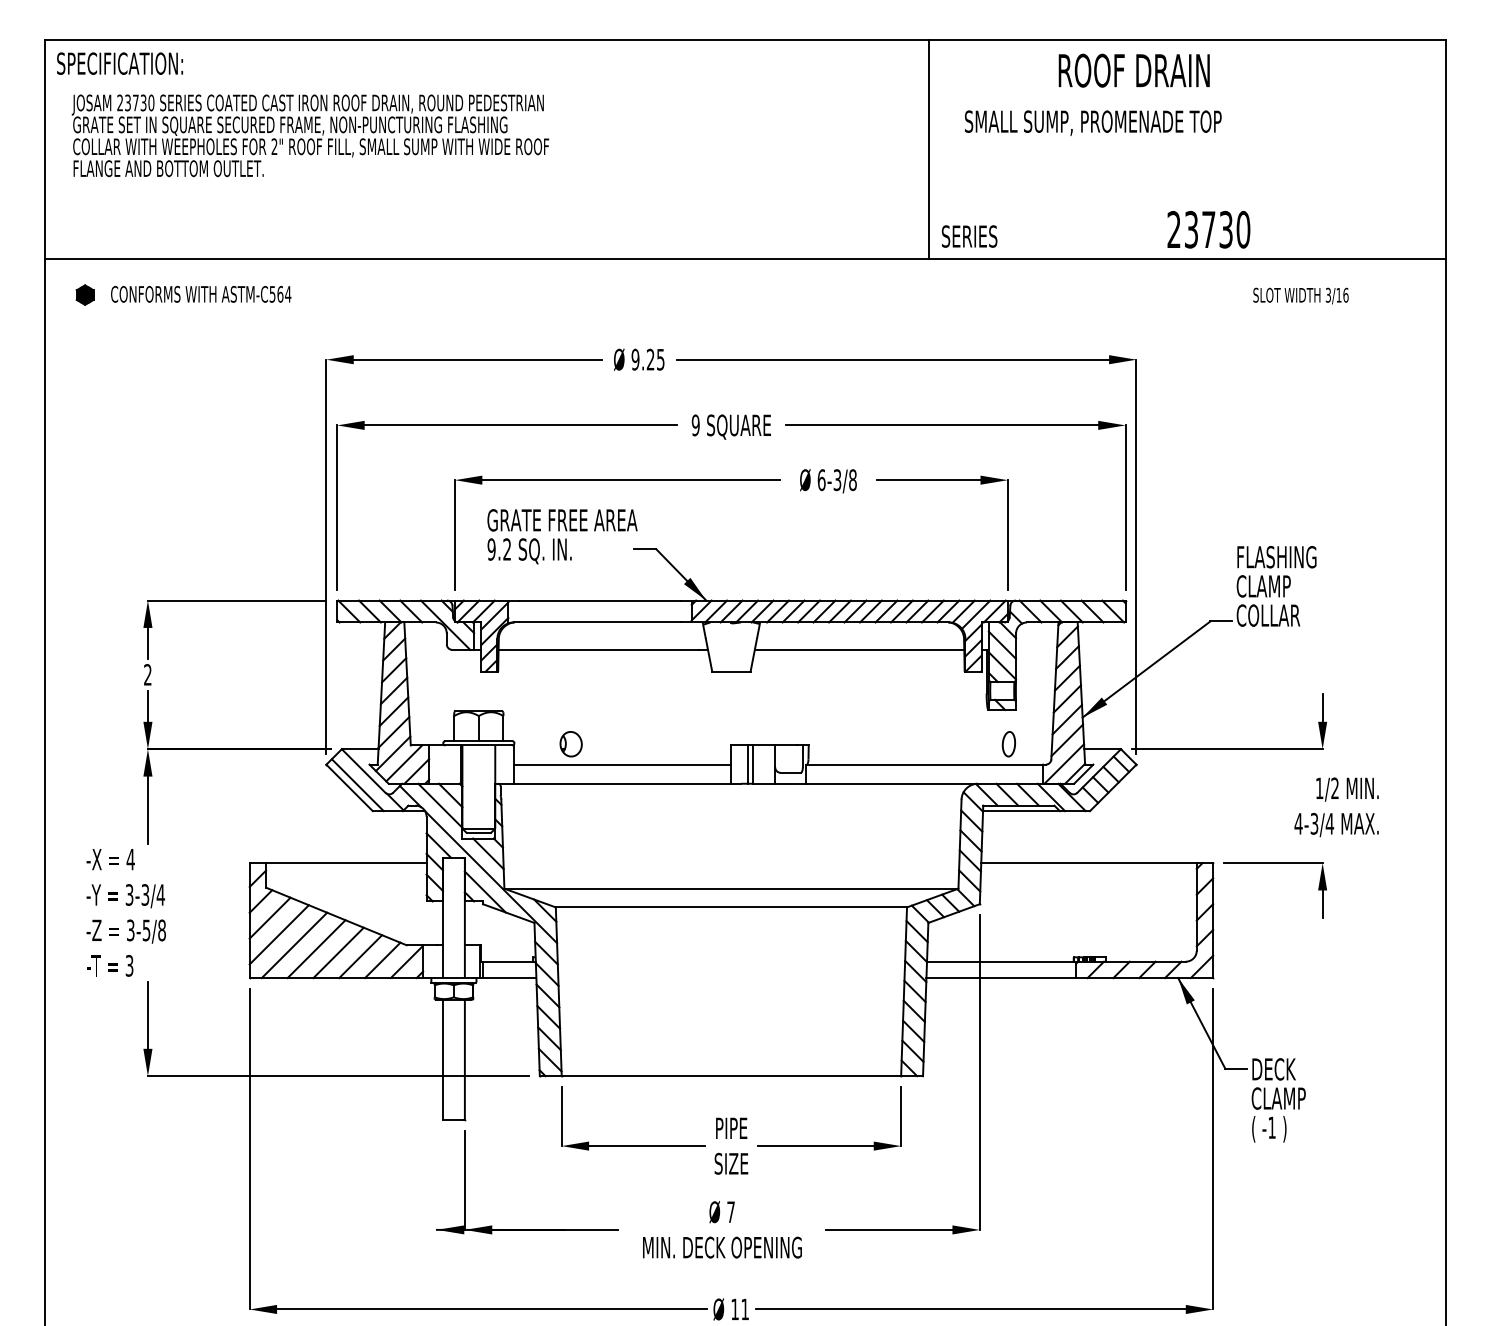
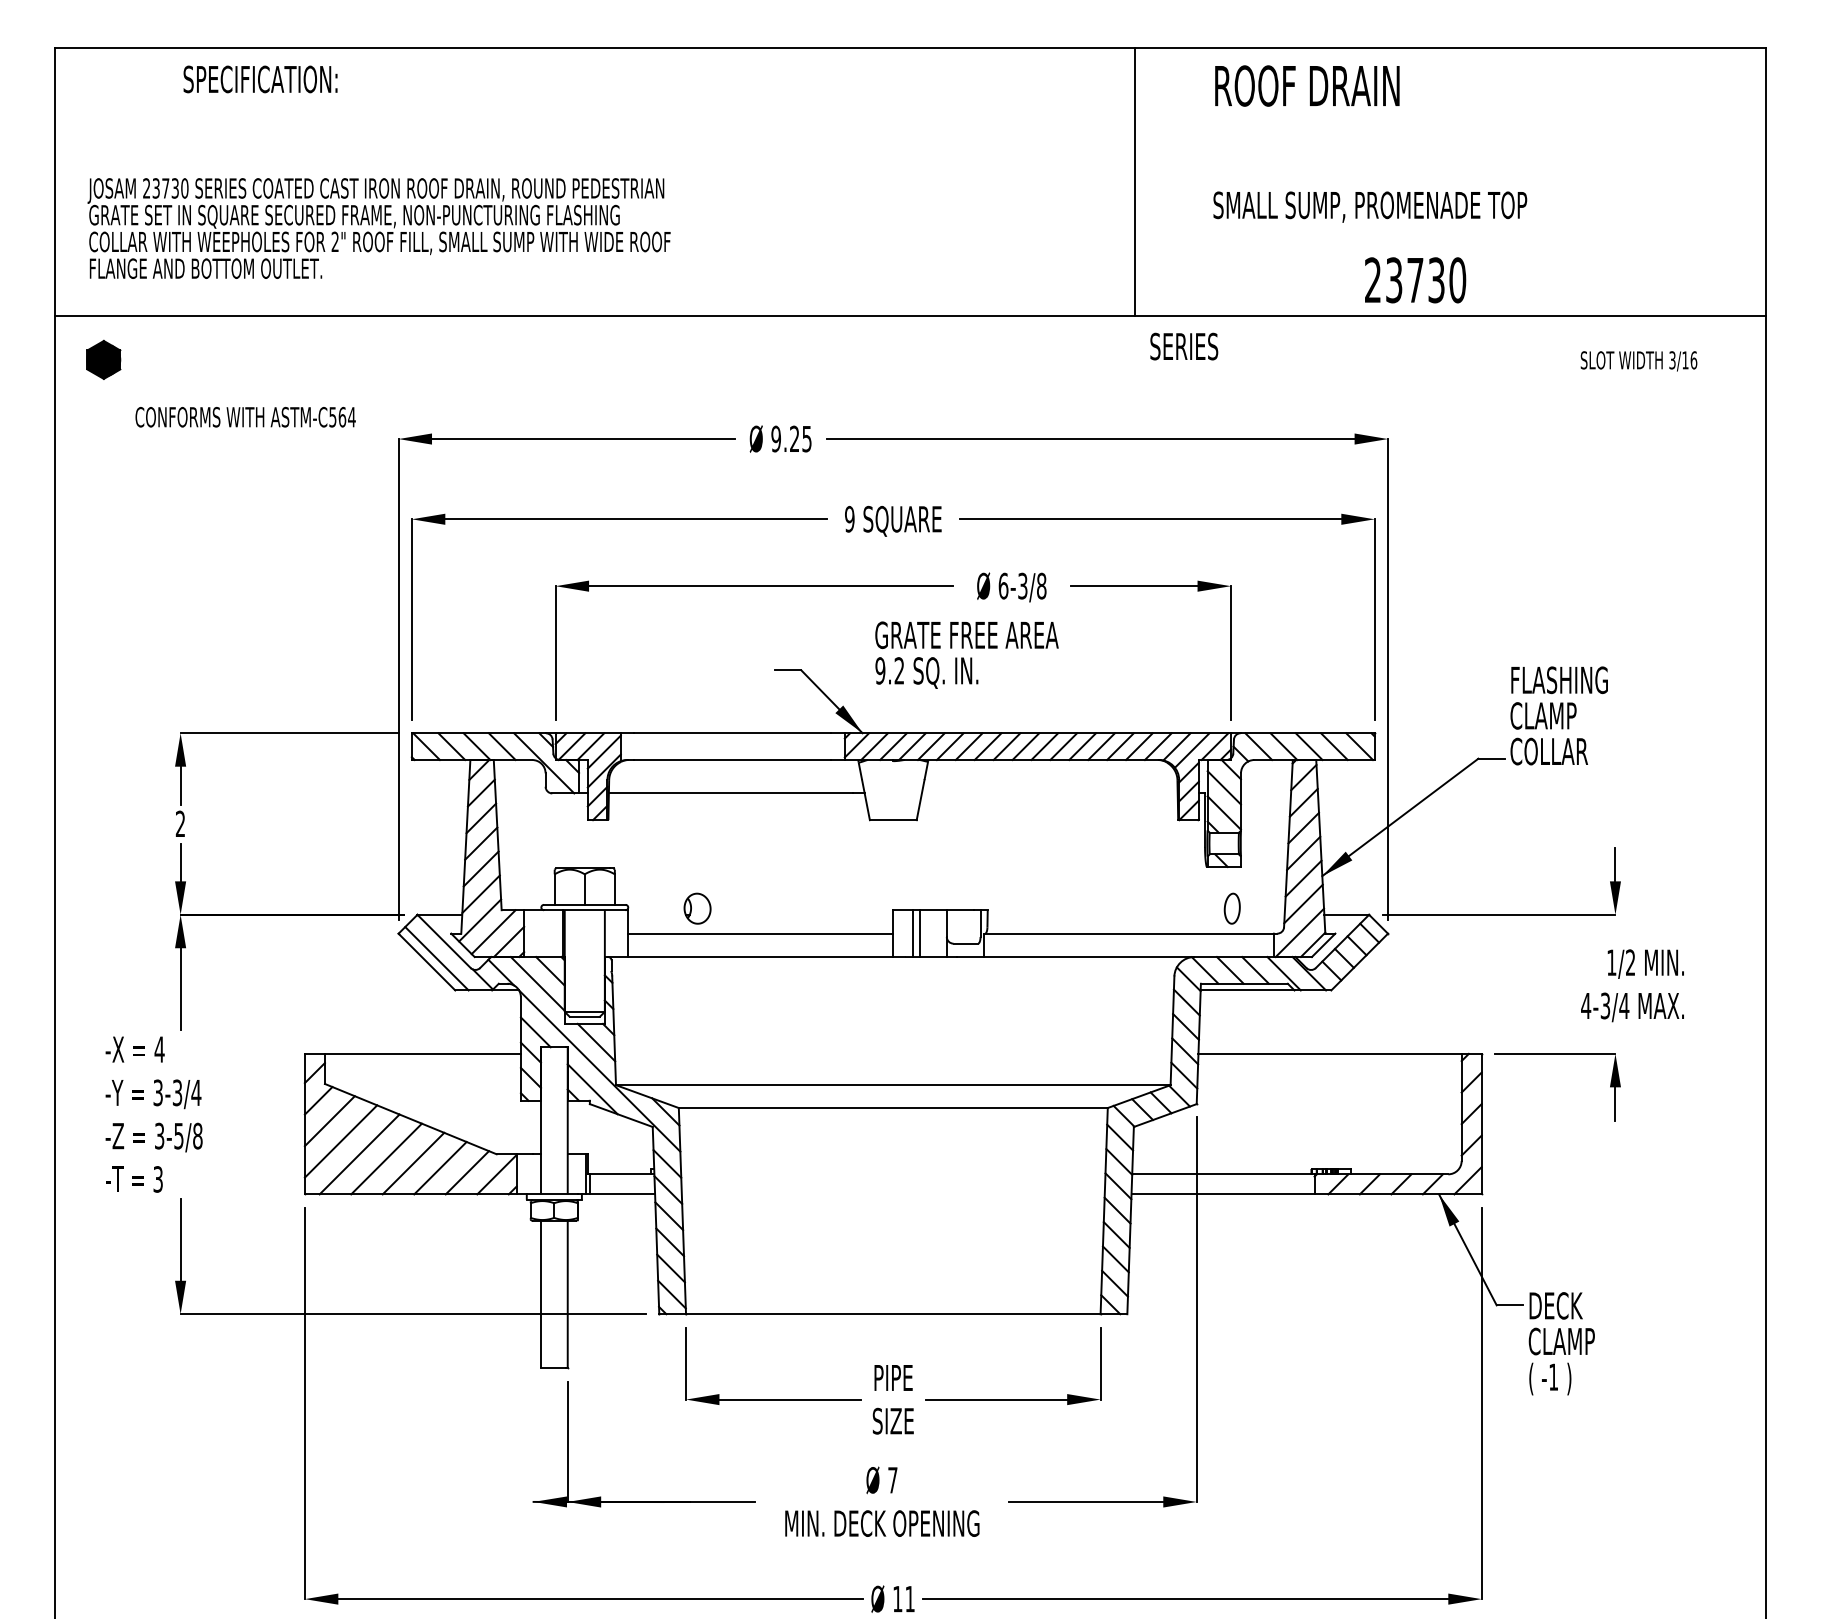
text: (120, 63) -> (260, 79), moved
text: (1134, 70) -> (1307, 85), moved
text: (1093, 122) -> (1370, 206), moved
text: (309, 135) -> (378, 228), moved
text: (1208, 229) -> (1415, 280), moved
text: (969, 236) -> (1184, 346), moved
text: (201, 293) -> (245, 416), moved
part: (84, 295) -> (103, 360), size x1.6
text: (1300, 296) -> (1638, 361), moved
text: (562, 536) -> (966, 654), moved
line: (859, 649) -> (1049, 793), removed

